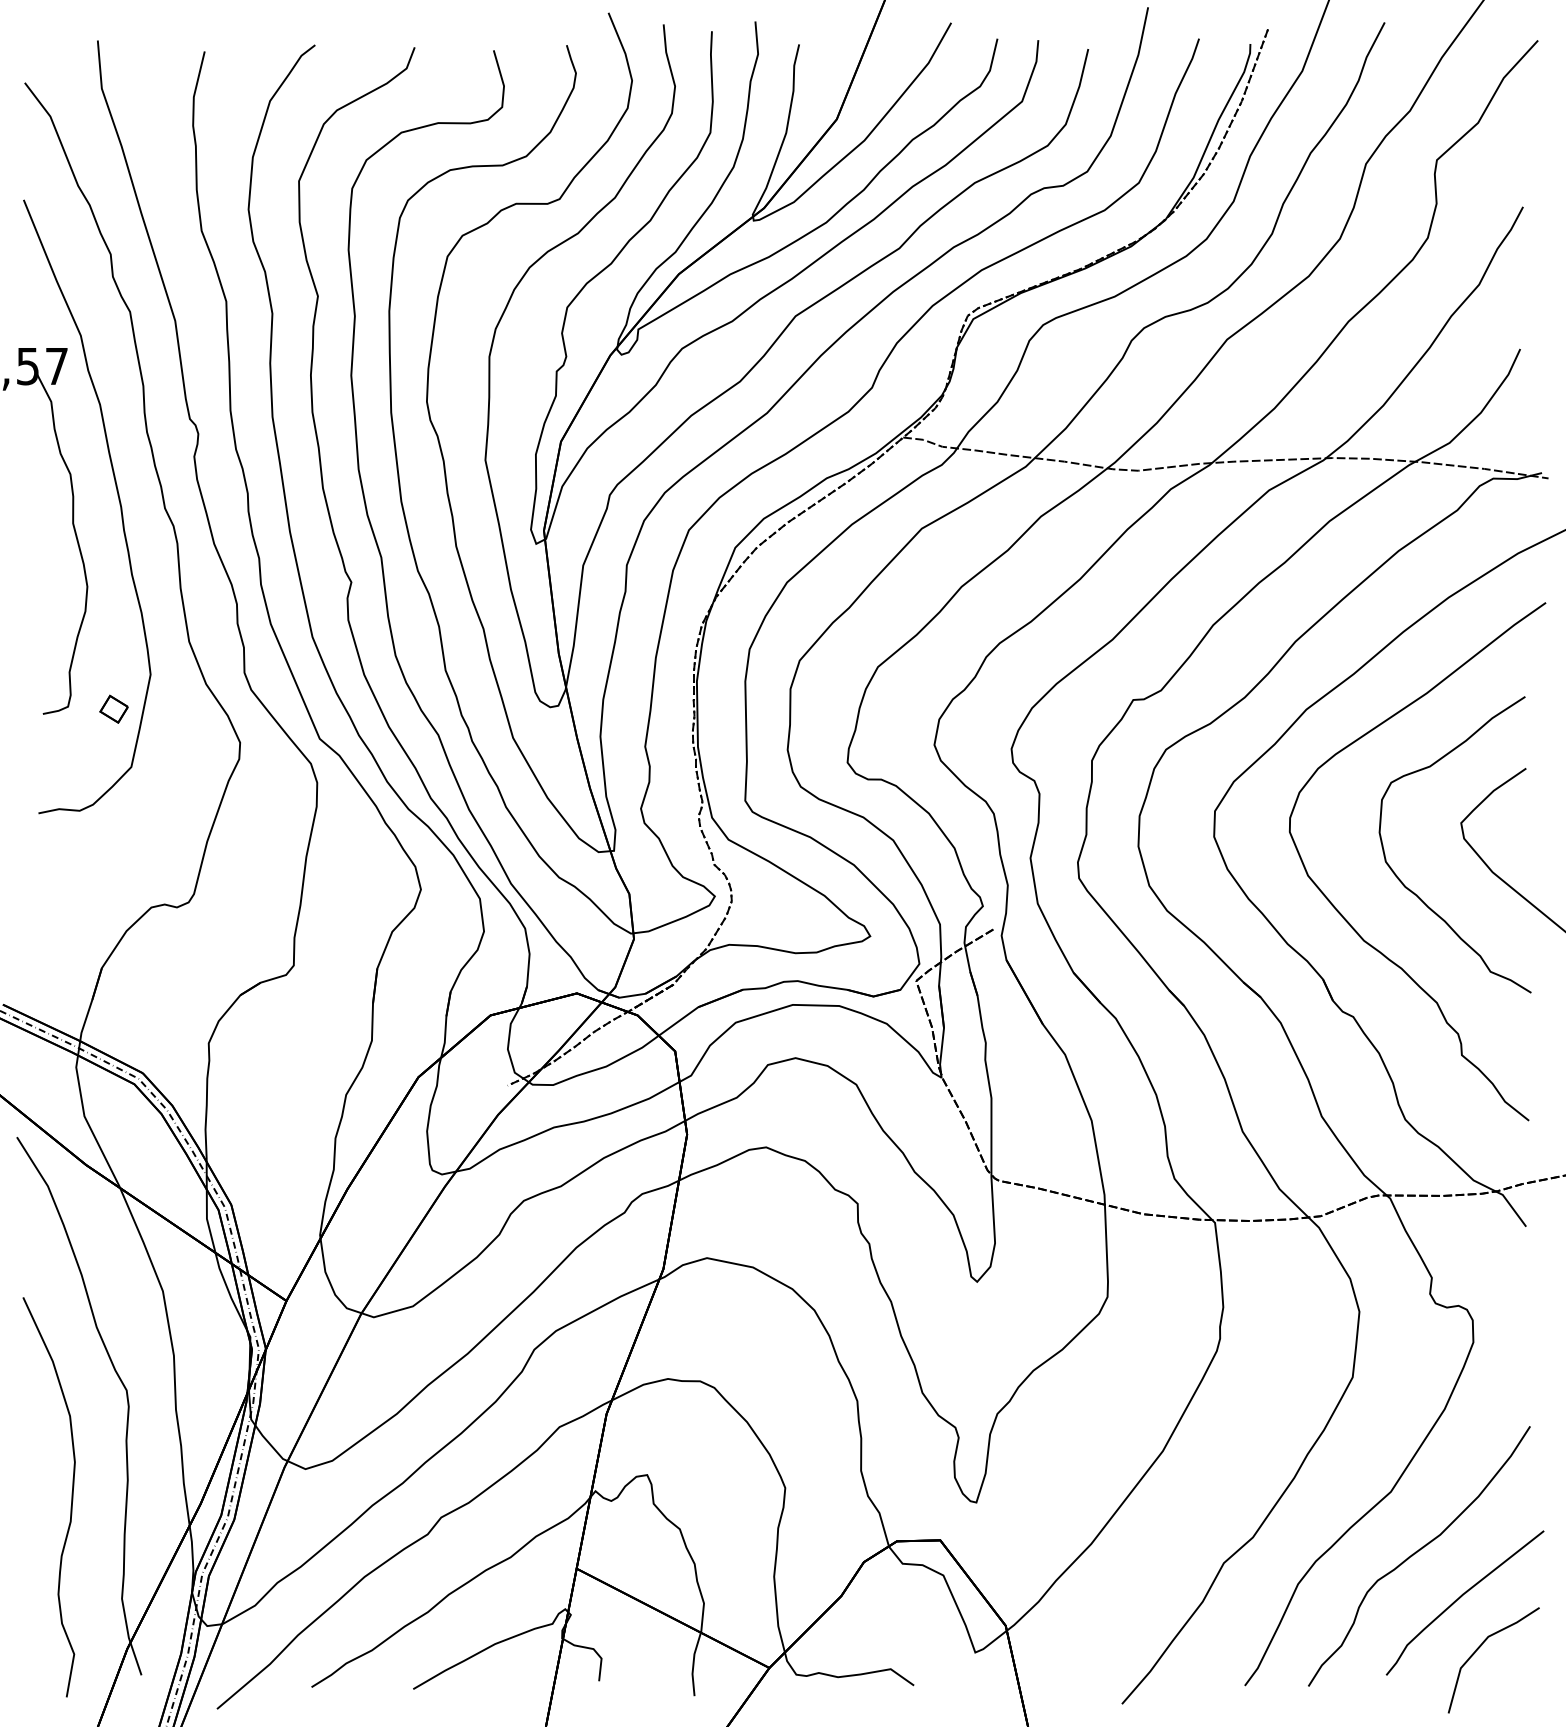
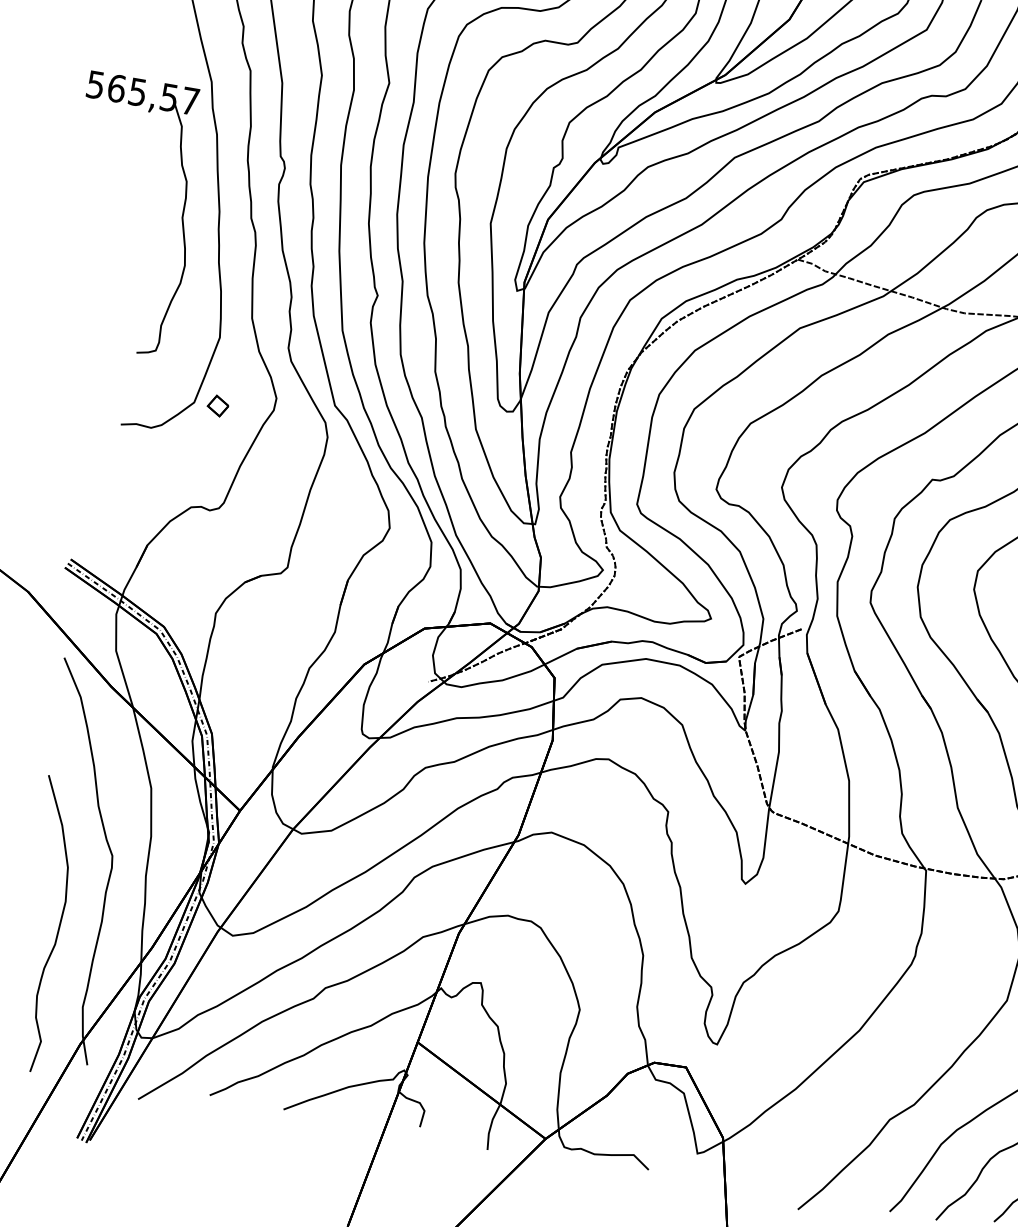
part: (113, 708) -> (217, 405), moved

